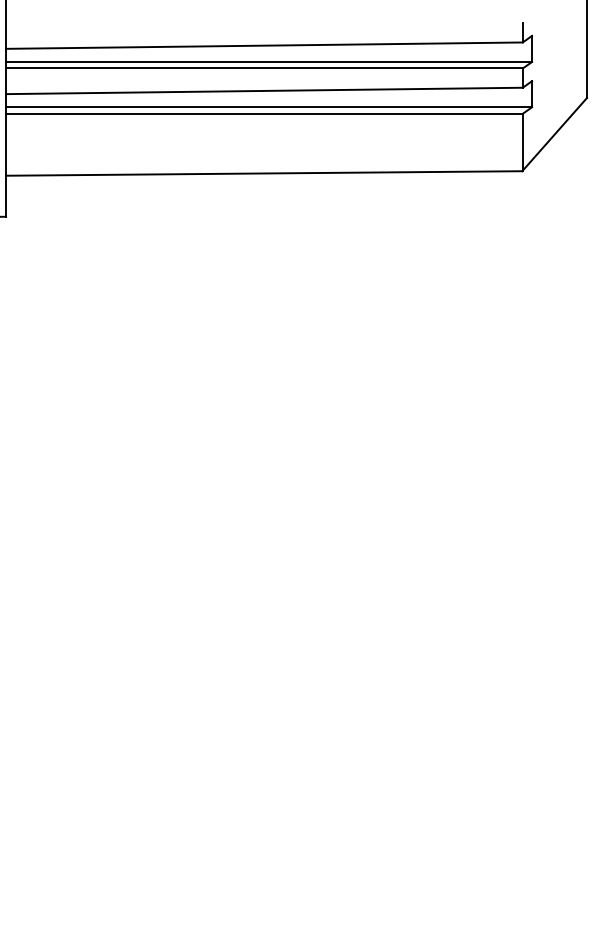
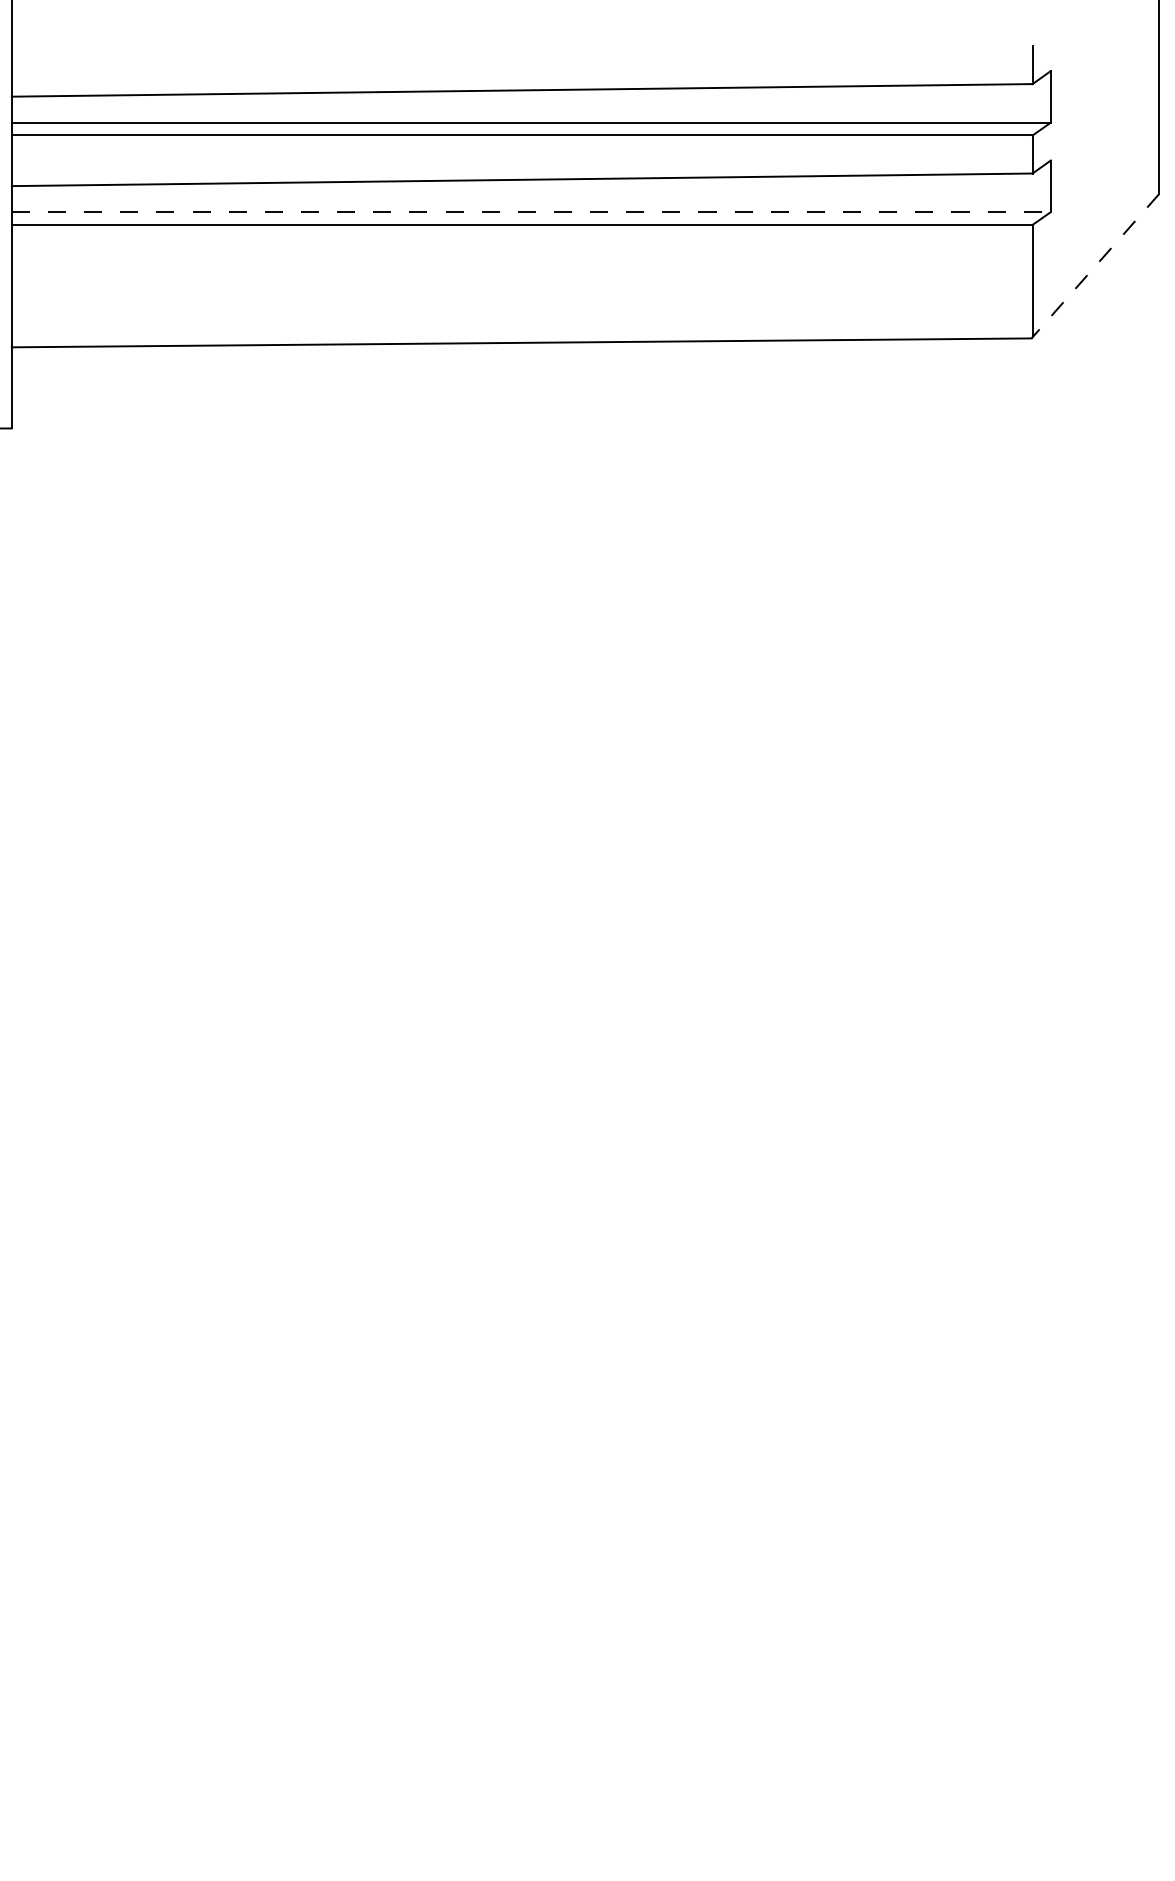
line: (269, 107) -> (532, 212), solid -> dashed
line: (554, 134) -> (1095, 265), solid -> dashed

